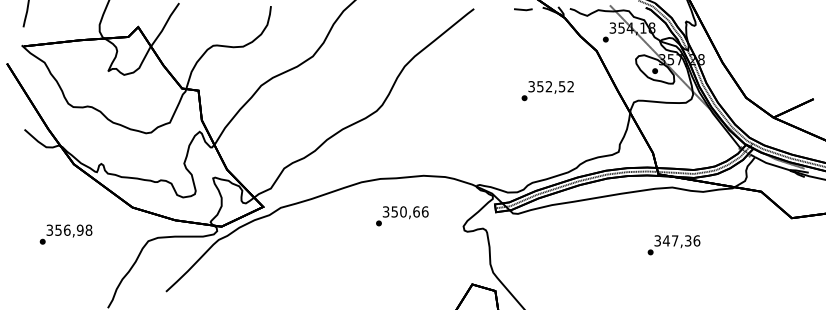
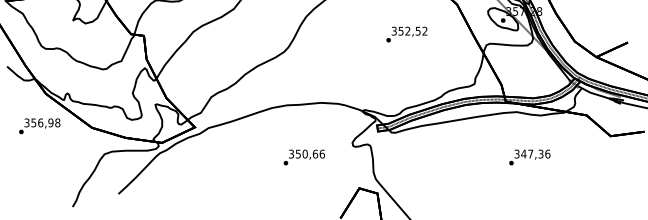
text: (547, 91) -> (406, 34), moved
text: (402, 216) -> (304, 157), moved
text: (65, 234) -> (39, 126), moved
text: (673, 245) -> (529, 157), moved

